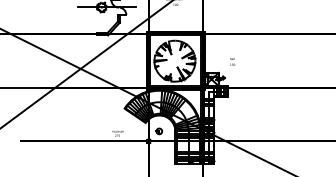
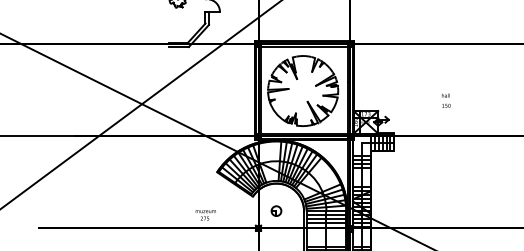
text: (232, 61) -> (446, 100), moved

